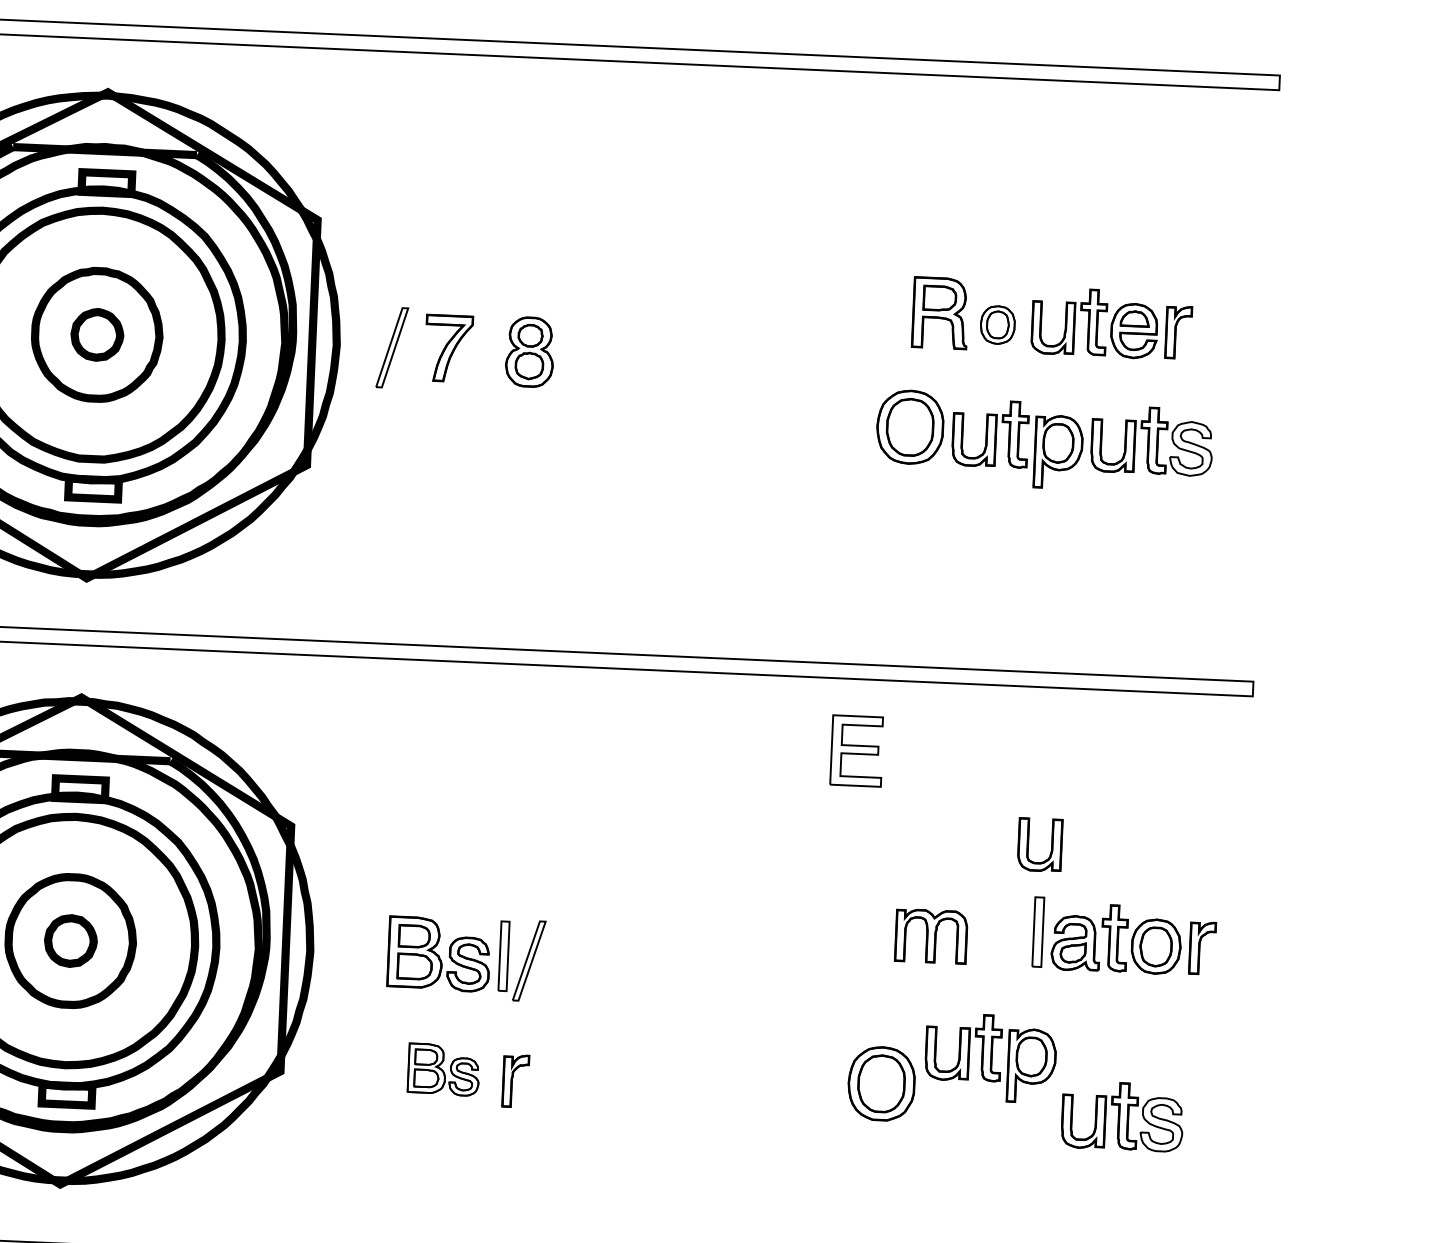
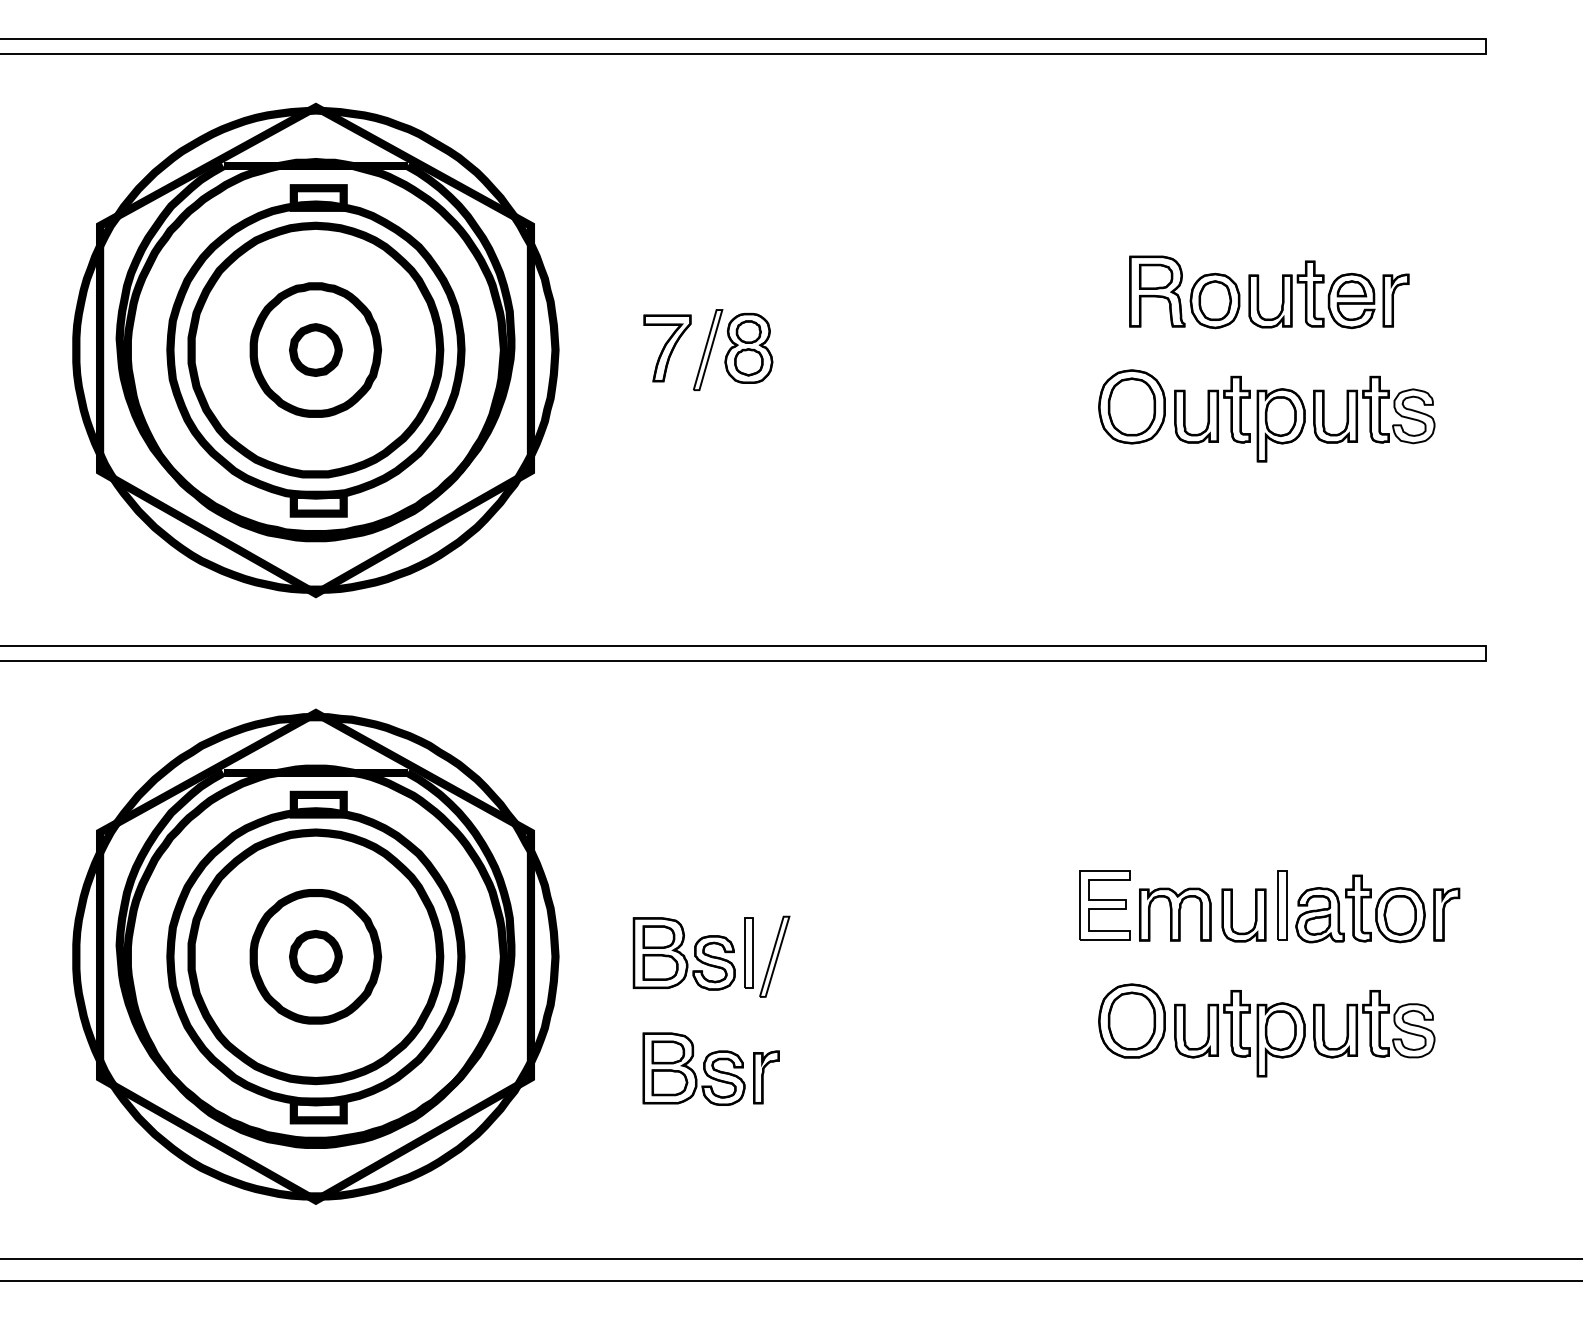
part: (997, 324) -> (1214, 300), size x1.43
part: (392, 347) -> (708, 349), moved
part: (856, 750) -> (1104, 905), moved
part: (1028, 844) -> (1232, 915), moved
part: (443, 1069) -> (693, 1068), size x1.43
part: (881, 1083) -> (1131, 1020), moved
part: (1122, 1116) -> (1374, 1024), moved

